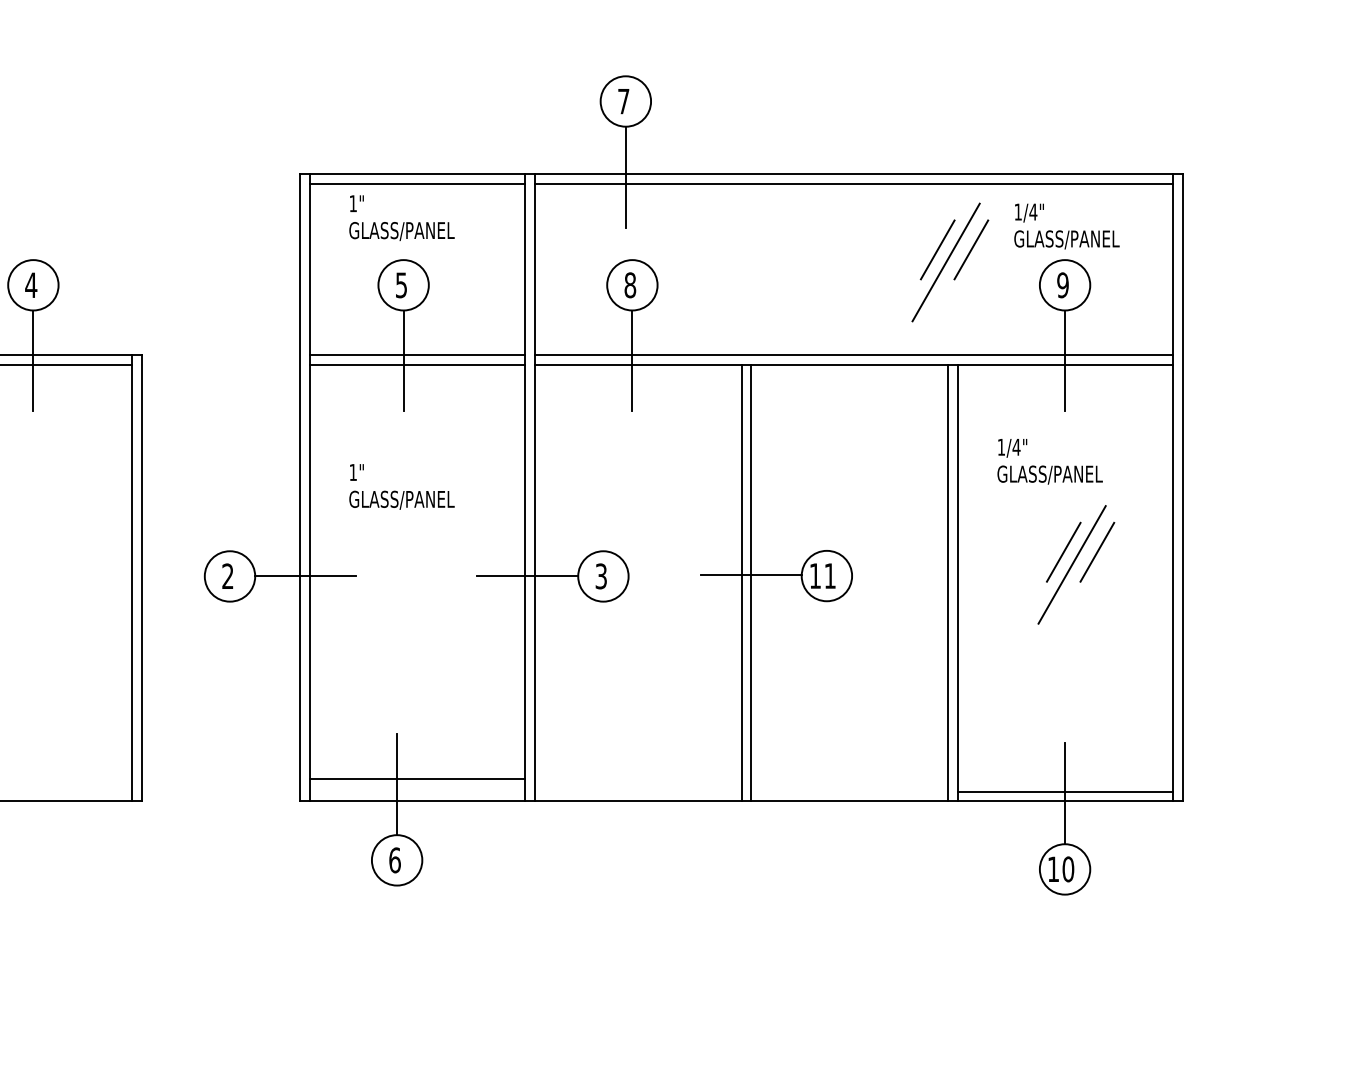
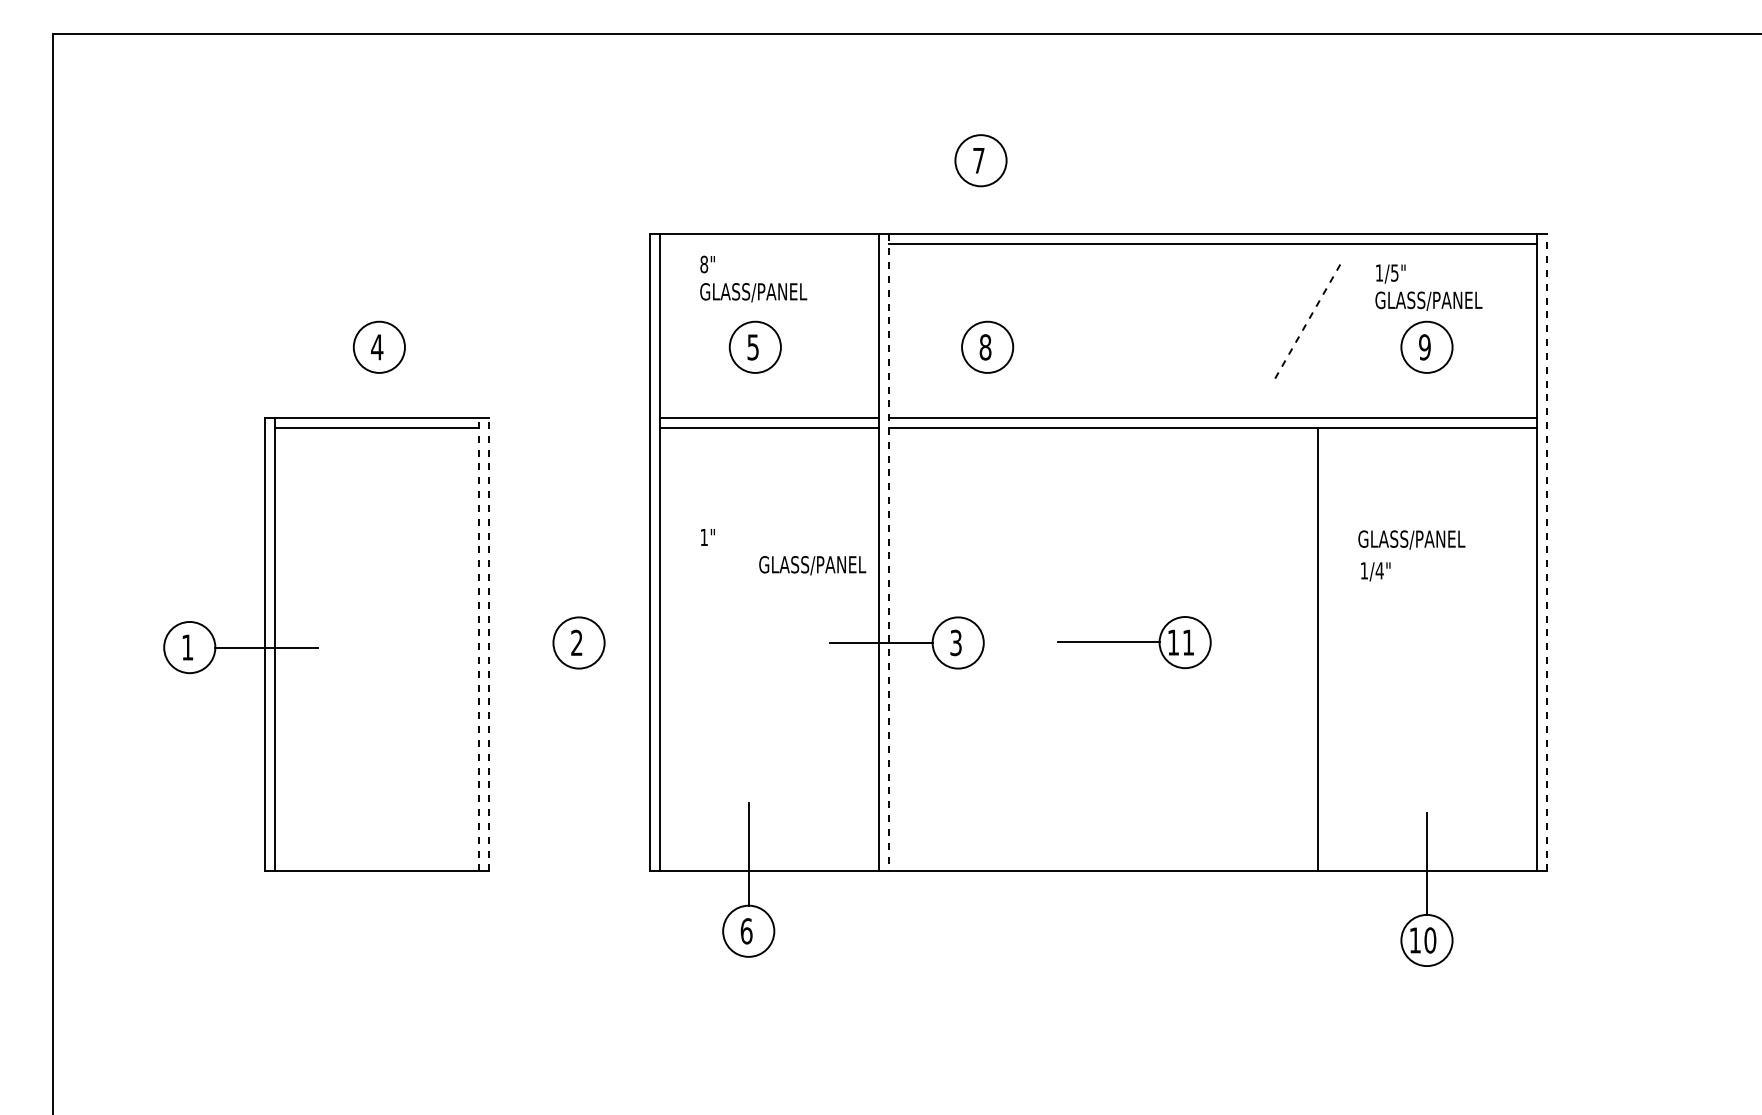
line: (626, 177) -> (981, 237), removed
line: (416, 184) -> (768, 244), removed
text: (353, 203) -> (704, 264), 1" -> 8"
text: (1033, 211) -> (1394, 272), 1/4" -> 1/5"
line: (937, 249) -> (1297, 311), removed
line: (971, 249) -> (1331, 311), removed
line: (946, 262) -> (1306, 324), solid -> dashed
line: (33, 360) -> (379, 423), removed
line: (403, 360) -> (755, 423), removed
line: (632, 360) -> (987, 423), removed
line: (1065, 360) -> (1427, 423), removed
text: (1012, 447) -> (1375, 571), moved
line: (1183, 487) -> (1547, 552), solid -> dashed
line: (534, 488) -> (888, 553), solid -> dashed
text: (401, 500) -> (812, 565), moved
line: (1063, 552) -> (1425, 618), removed
line: (1097, 552) -> (1459, 618), removed
line: (1072, 564) -> (1434, 630), removed
line: (305, 575) -> (655, 642), removed
line: (131, 577) -> (479, 644), solid -> dashed
line: (141, 577) -> (489, 644), solid -> dashed
line: (741, 582) -> (1098, 649), removed
line: (751, 582) -> (1108, 649), removed
line: (948, 582) -> (1308, 649), removed
line: (416, 778) -> (768, 848), removed
line: (1065, 791) -> (1427, 861), removed

